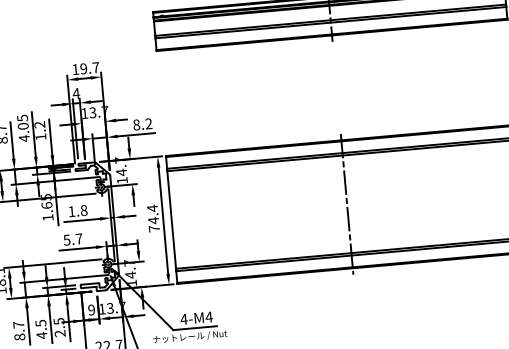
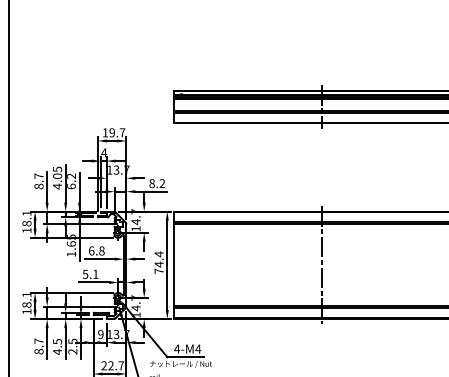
text: (40, 137) -> (71, 186), 1.2 -> 6.2
text: (71, 211) -> (91, 250), 1.8 -> 6.8
text: (78, 238) -> (95, 273), 5.7 -> 5.1

